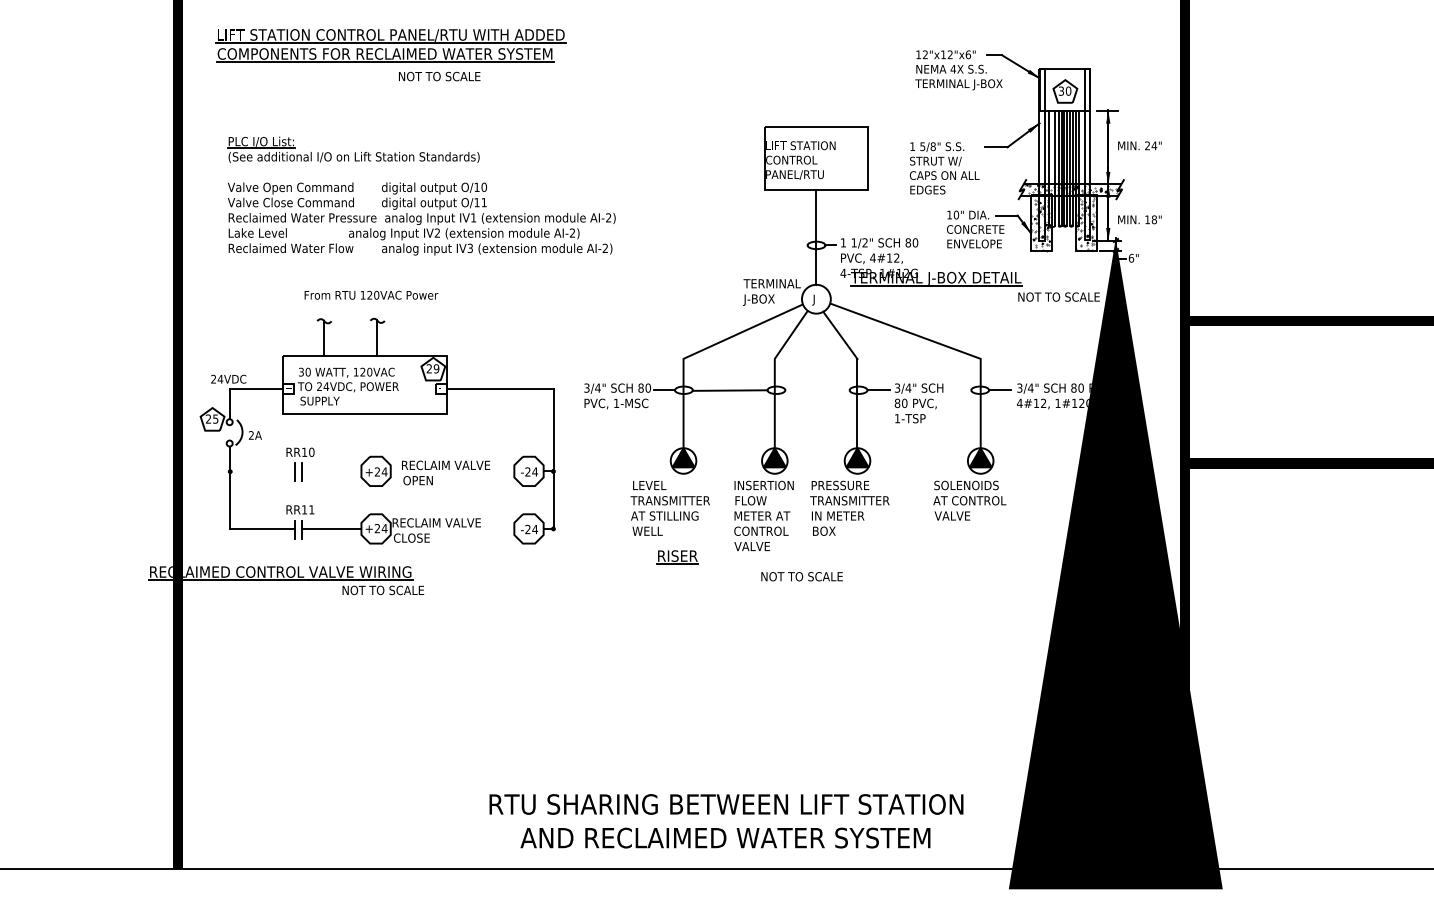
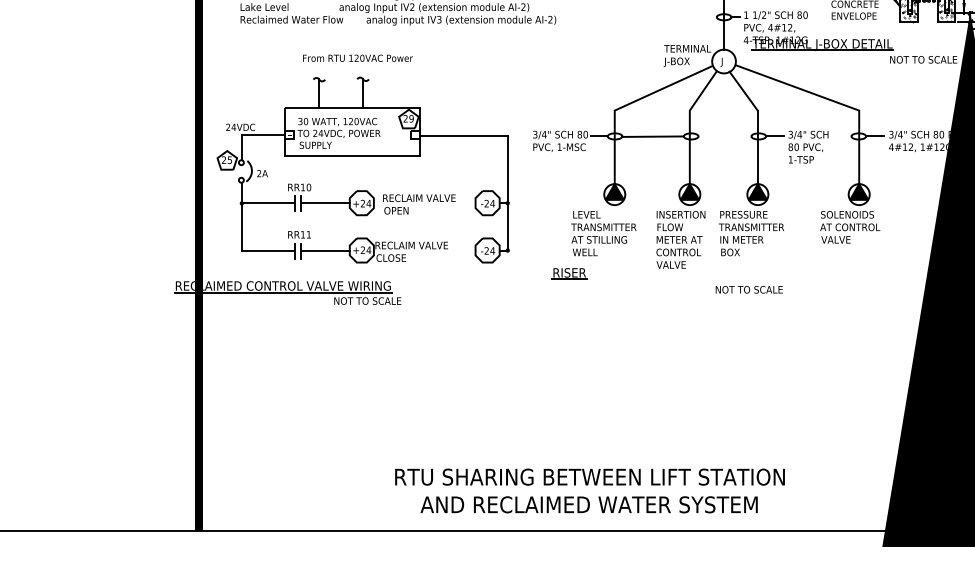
line: (261, 471) -> (267, 203), added
line: (331, 471) -> (325, 203), added
part: (677, 557) -> (569, 274), moved
text: (801, 576) -> (748, 289), moved
text: (726, 821) -> (590, 491), moved

